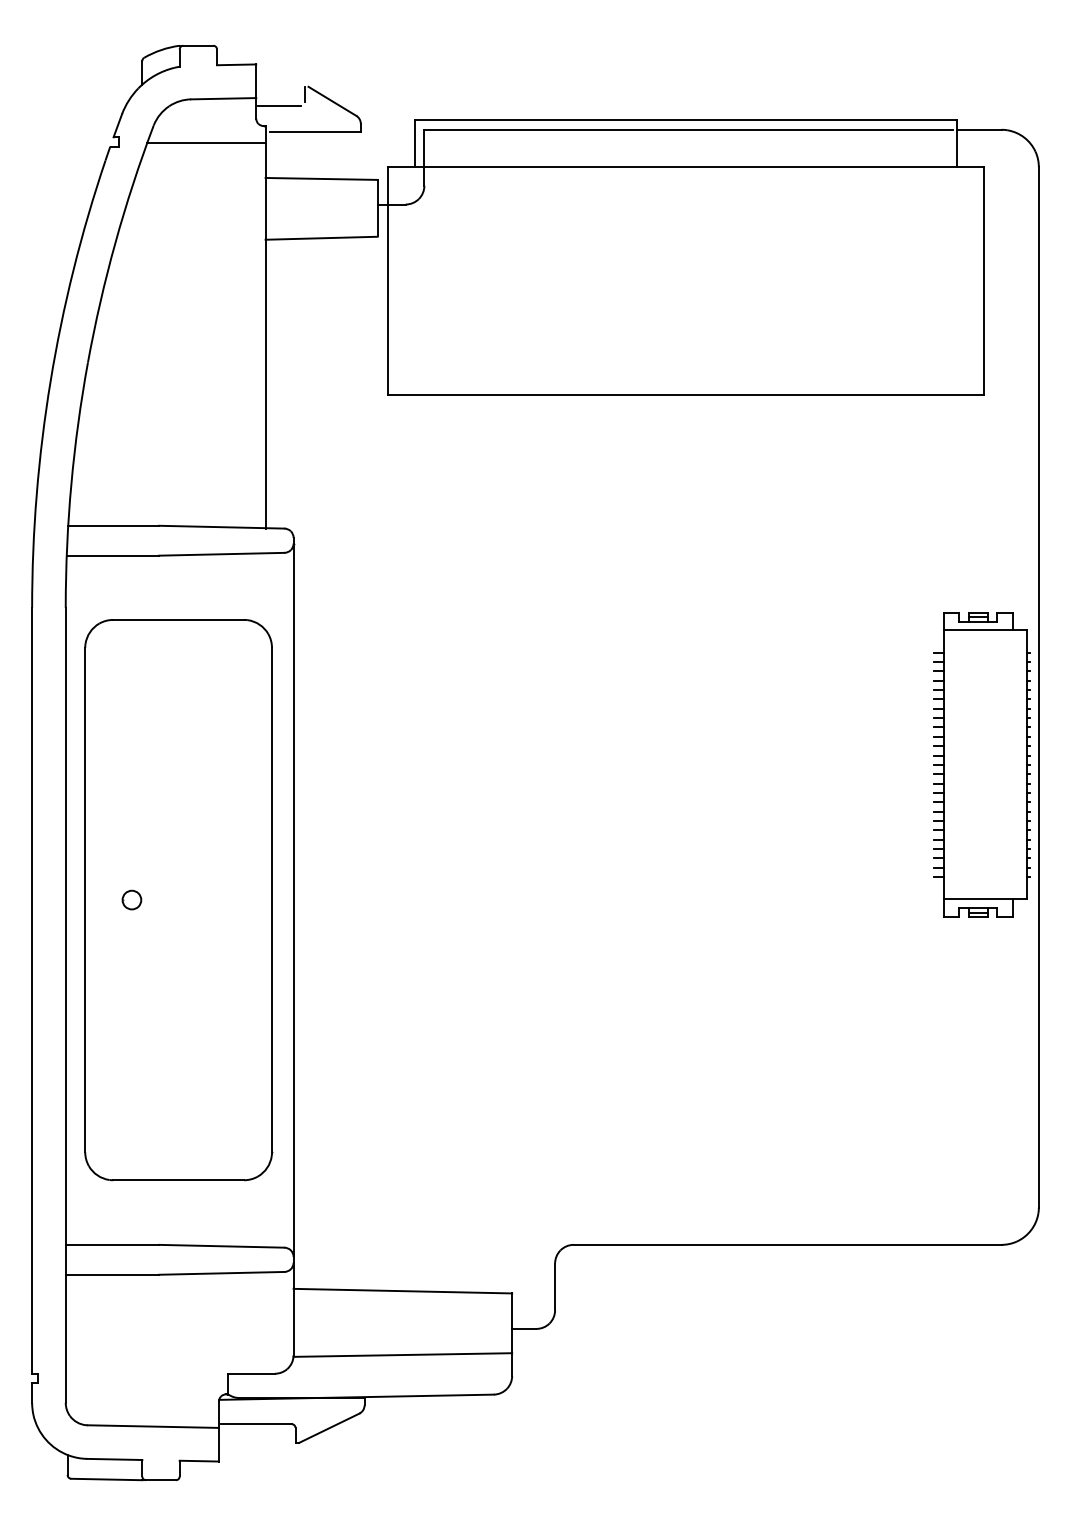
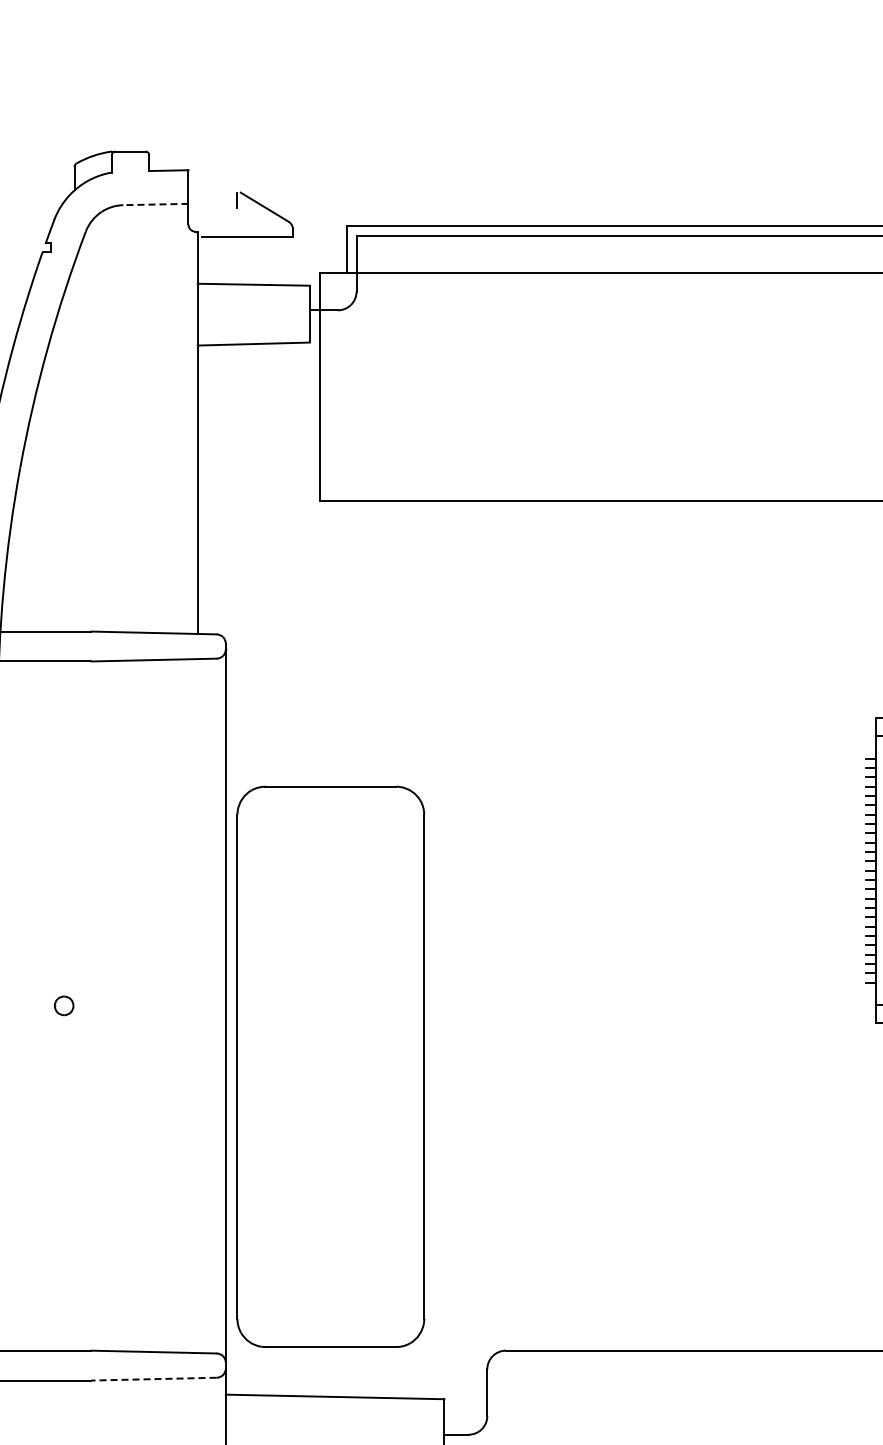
line: (223, 98) -> (155, 204), solid -> dashed
line: (279, 105) -> (211, 211), removed
line: (206, 142) -> (138, 248), removed
part: (178, 900) -> (330, 1067), moved
line: (221, 1273) -> (153, 1379), solid -> dashed

